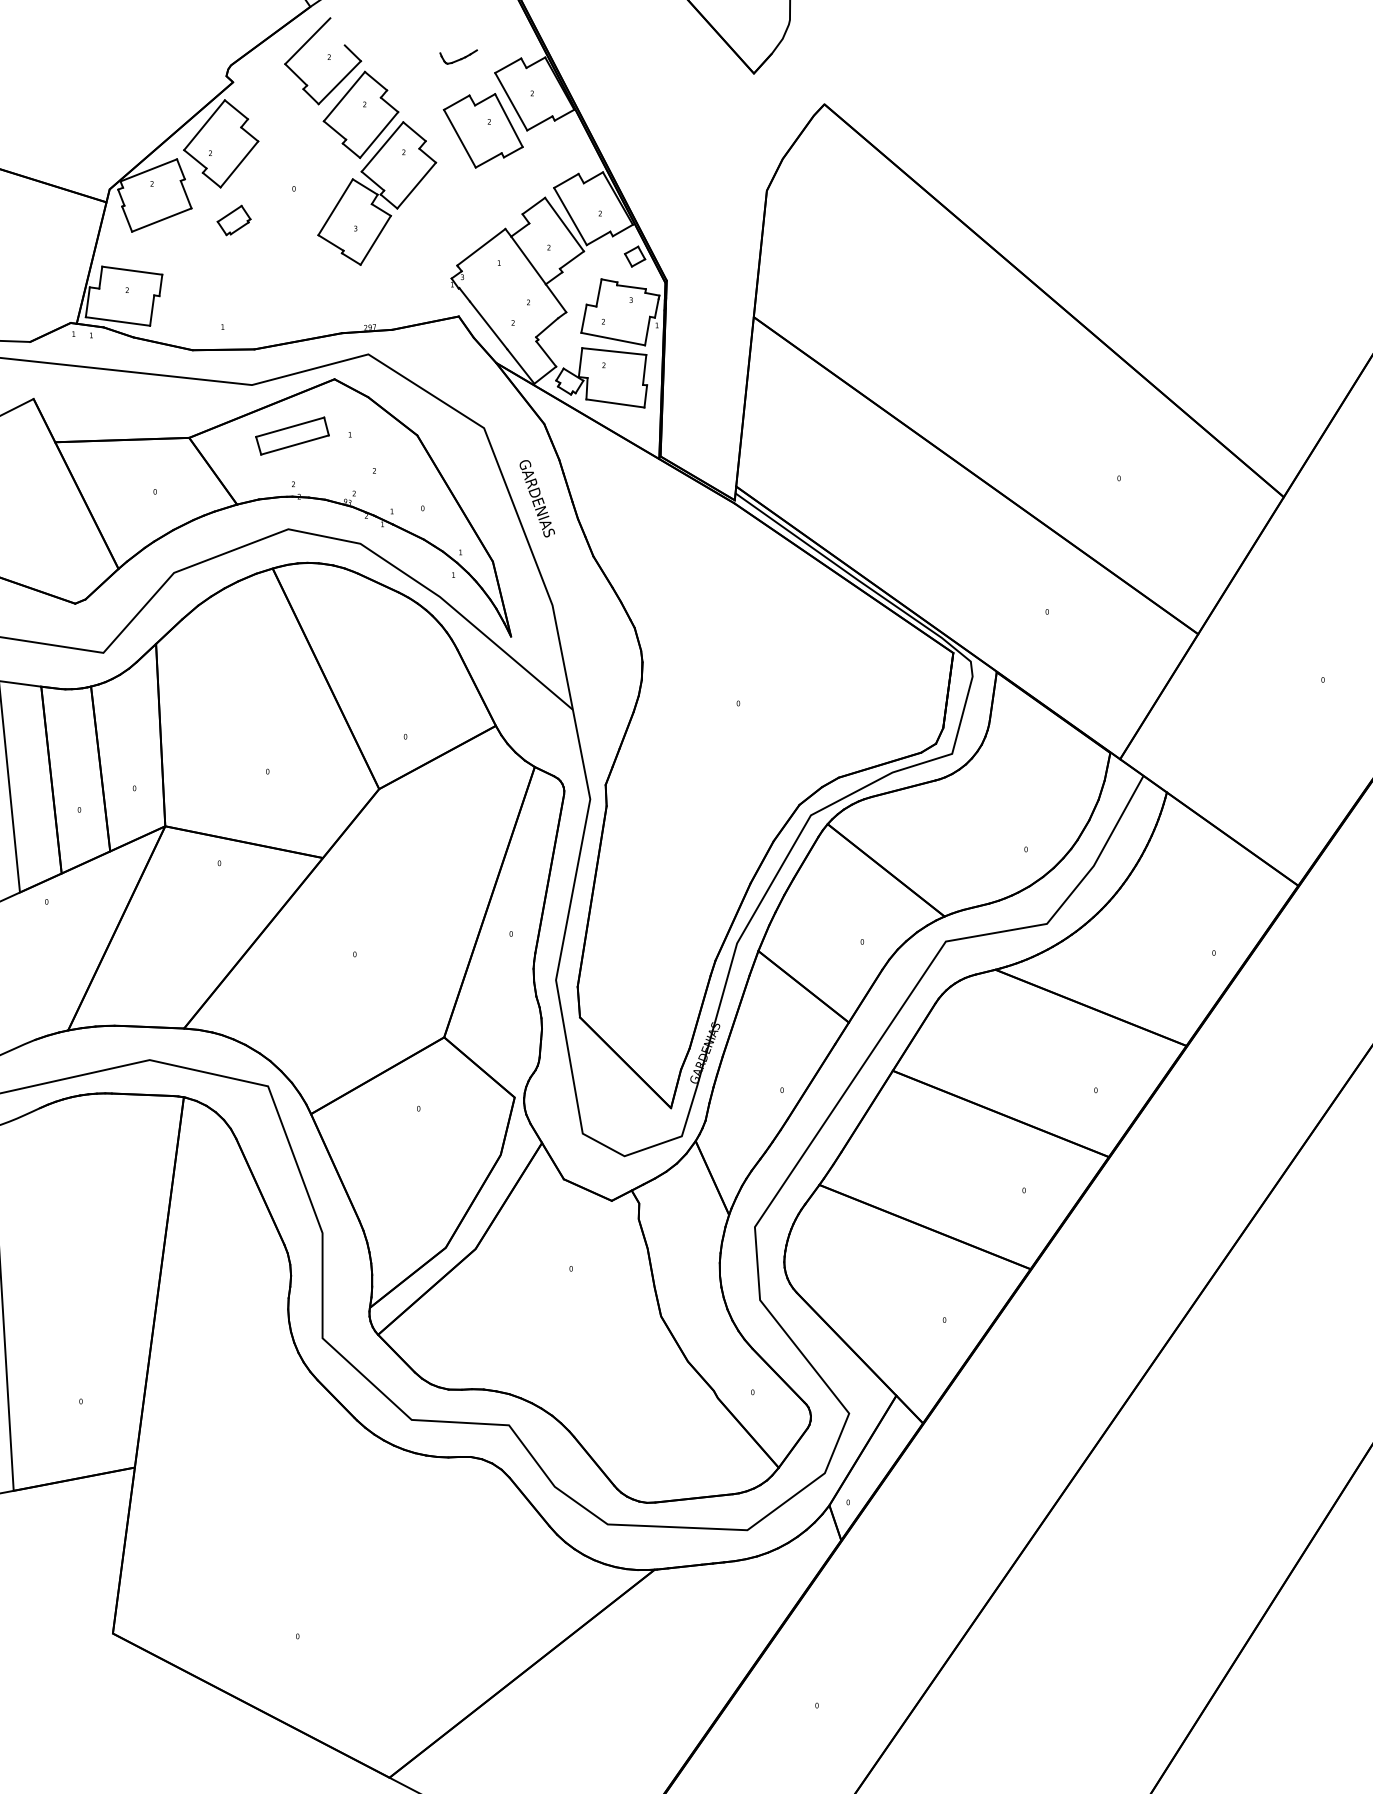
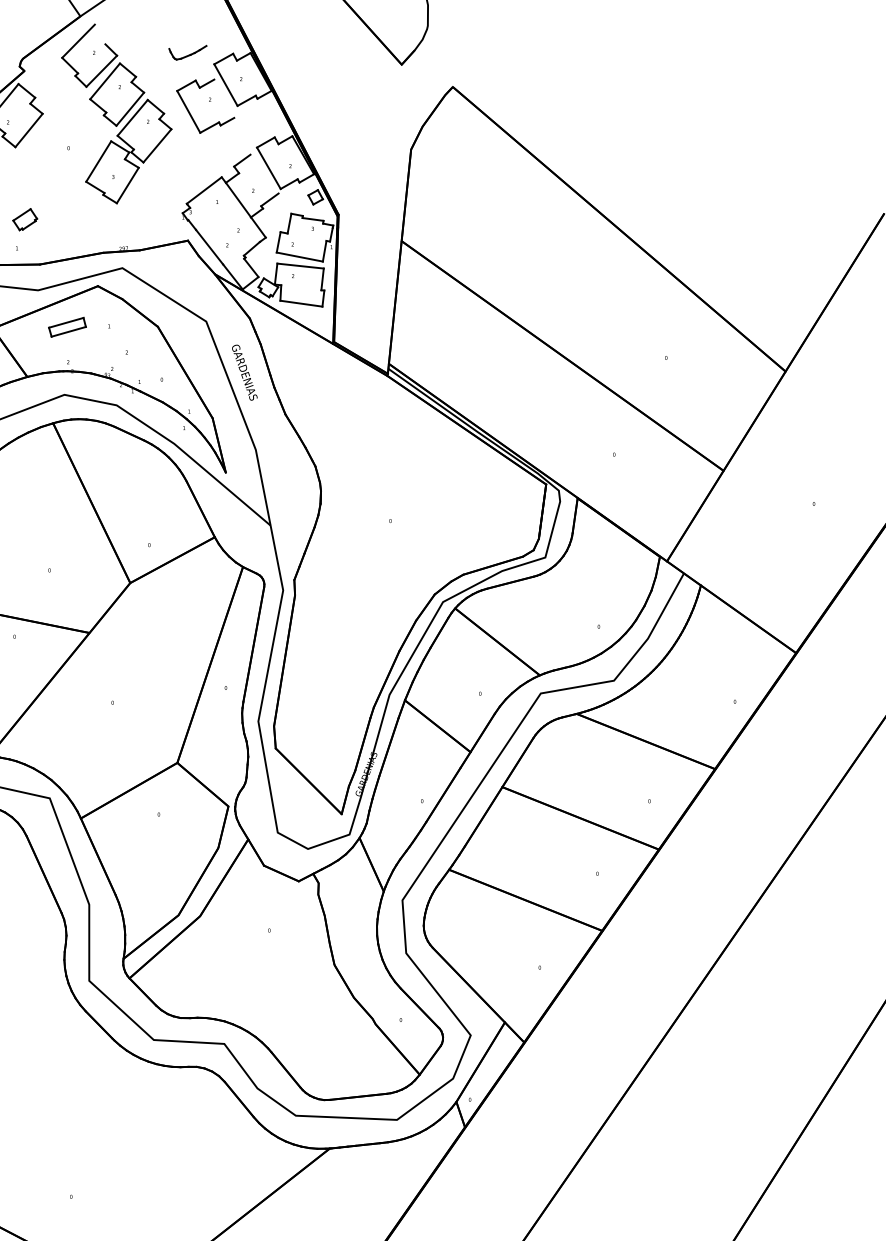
part: (458, 56) -> (187, 52), size x1.4
line: (508, 120) -> (223, 98), removed
part: (233, 220) -> (24, 219), moved
line: (564, 224) -> (264, 174), removed
part: (292, 435) -> (67, 326), size x0.7

